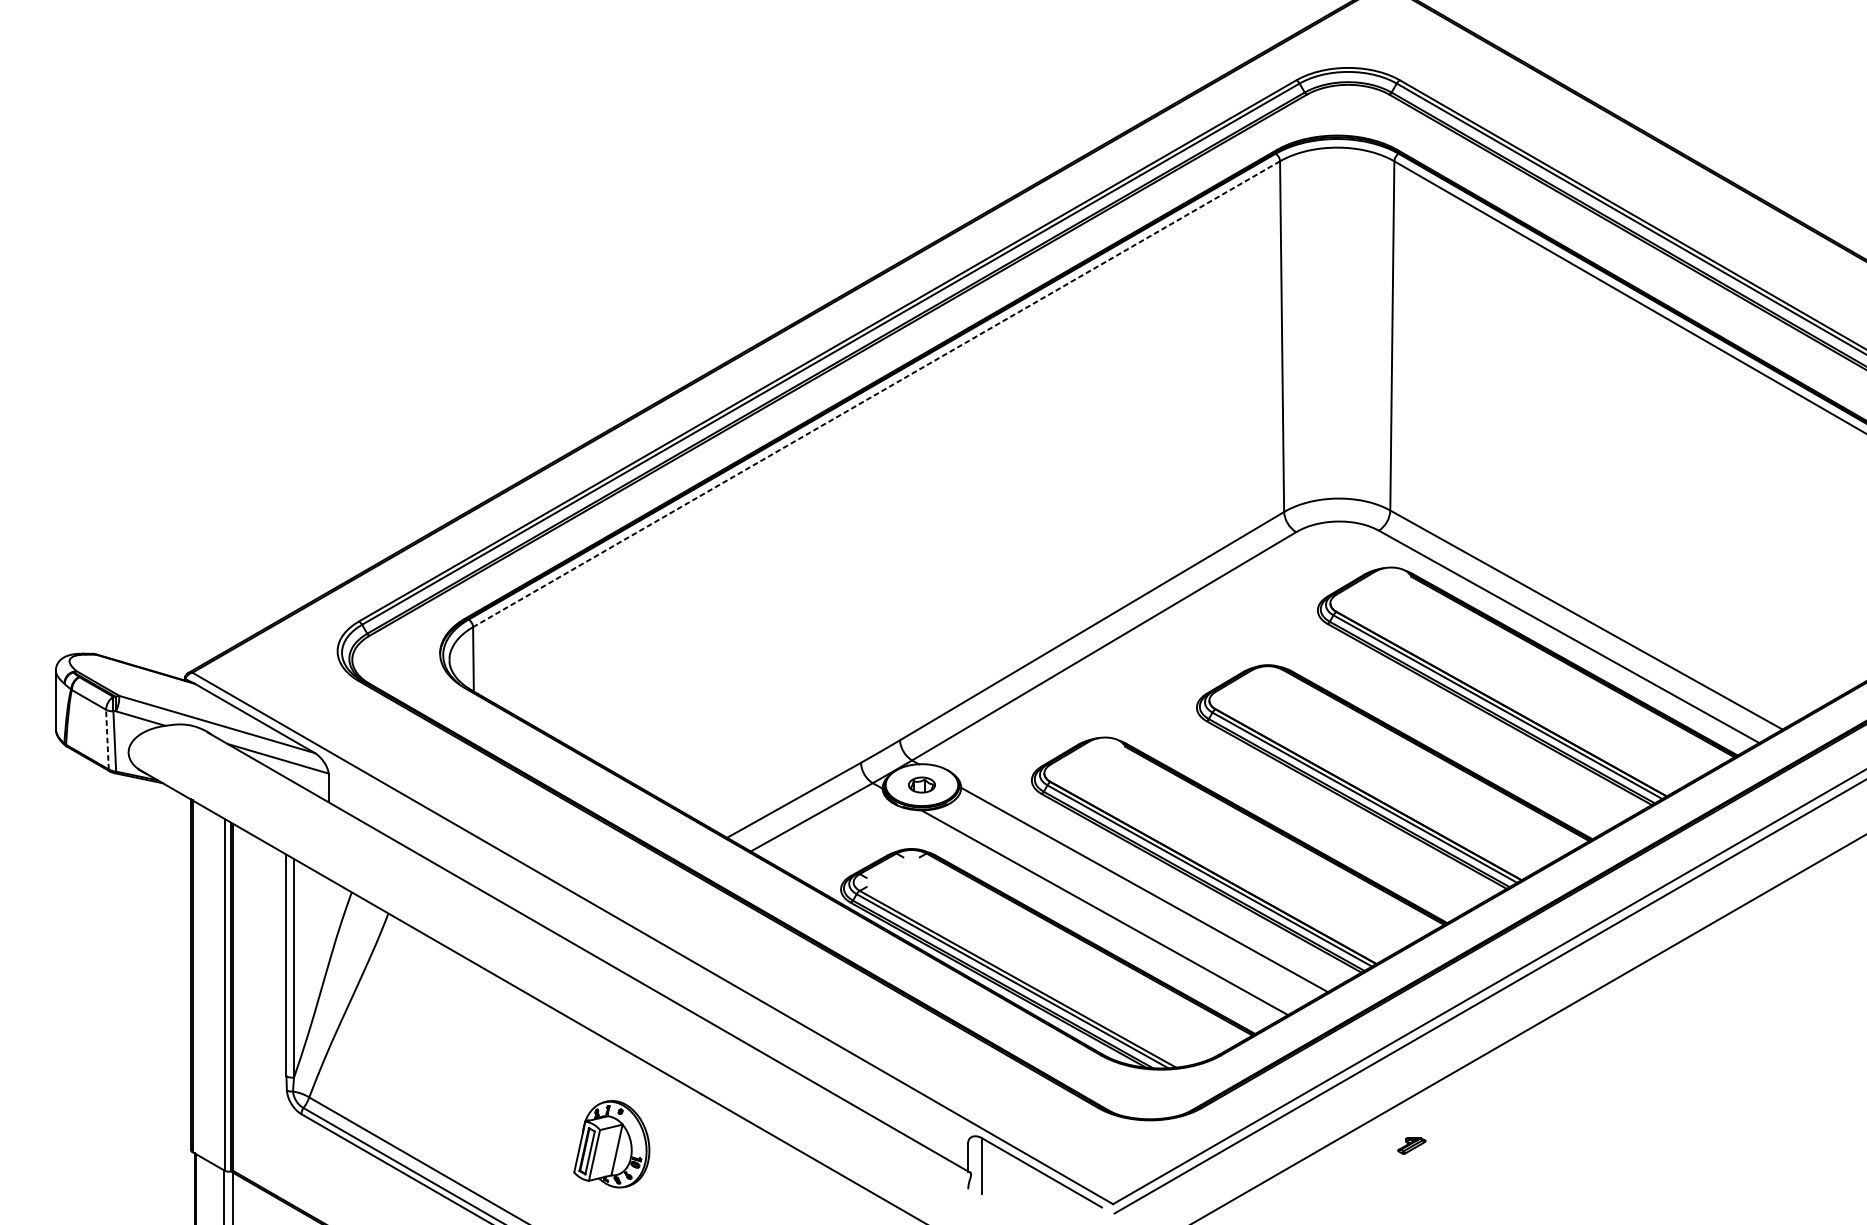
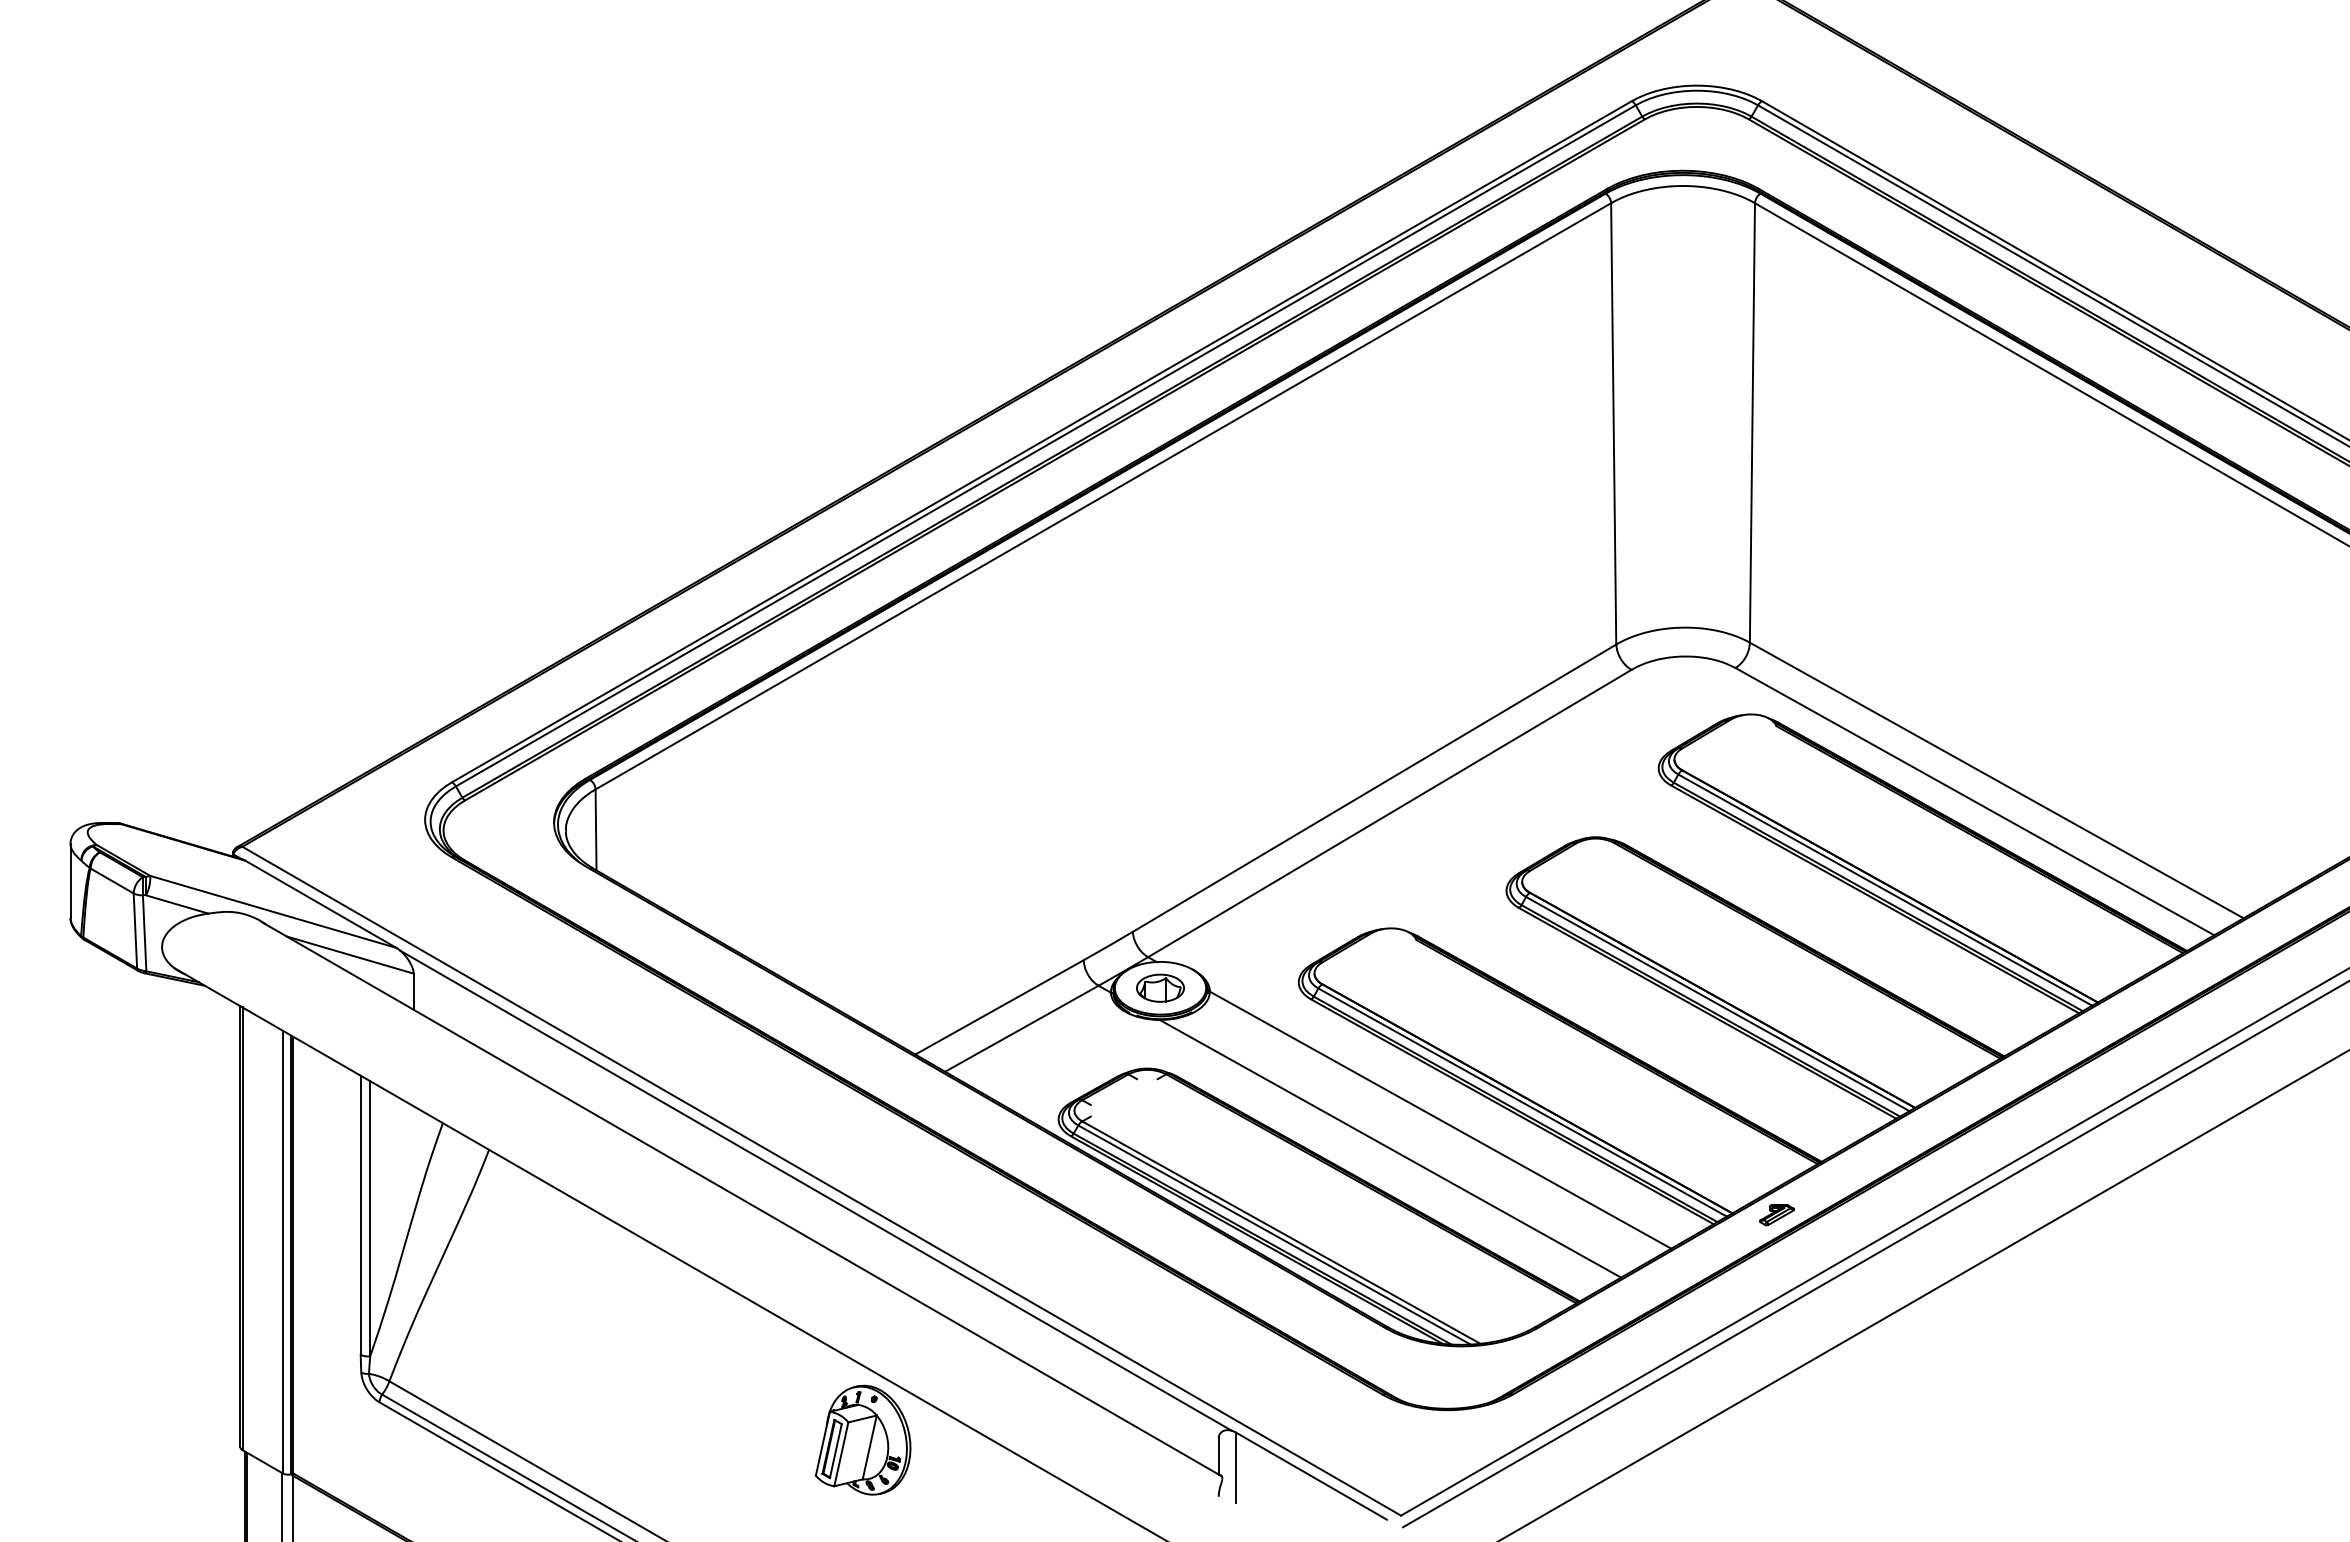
line: (875, 394) -> (1102, 496), dashed -> solid
line: (107, 740) -> (135, 931), dashed -> solid
part: (921, 784) -> (1160, 987), size x1.43
line: (647, 945) -> (815, 1190), added
part: (612, 1143) -> (863, 1439), moved
part: (1411, 1146) -> (1776, 1215), moved

